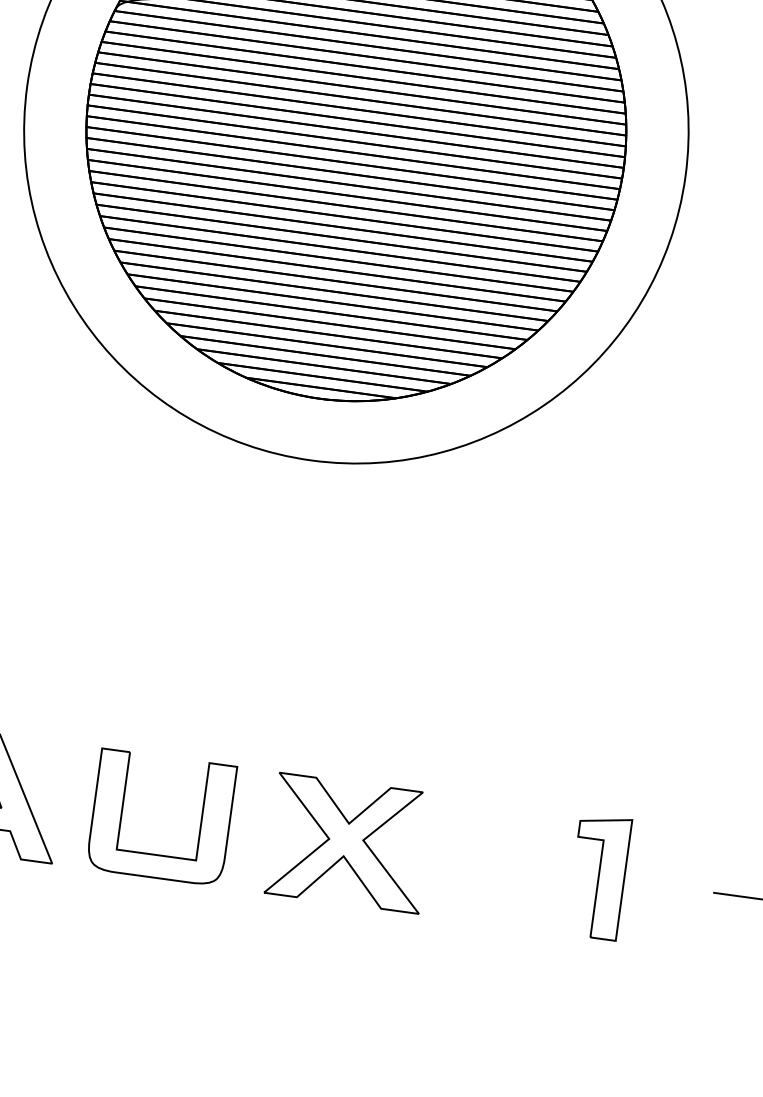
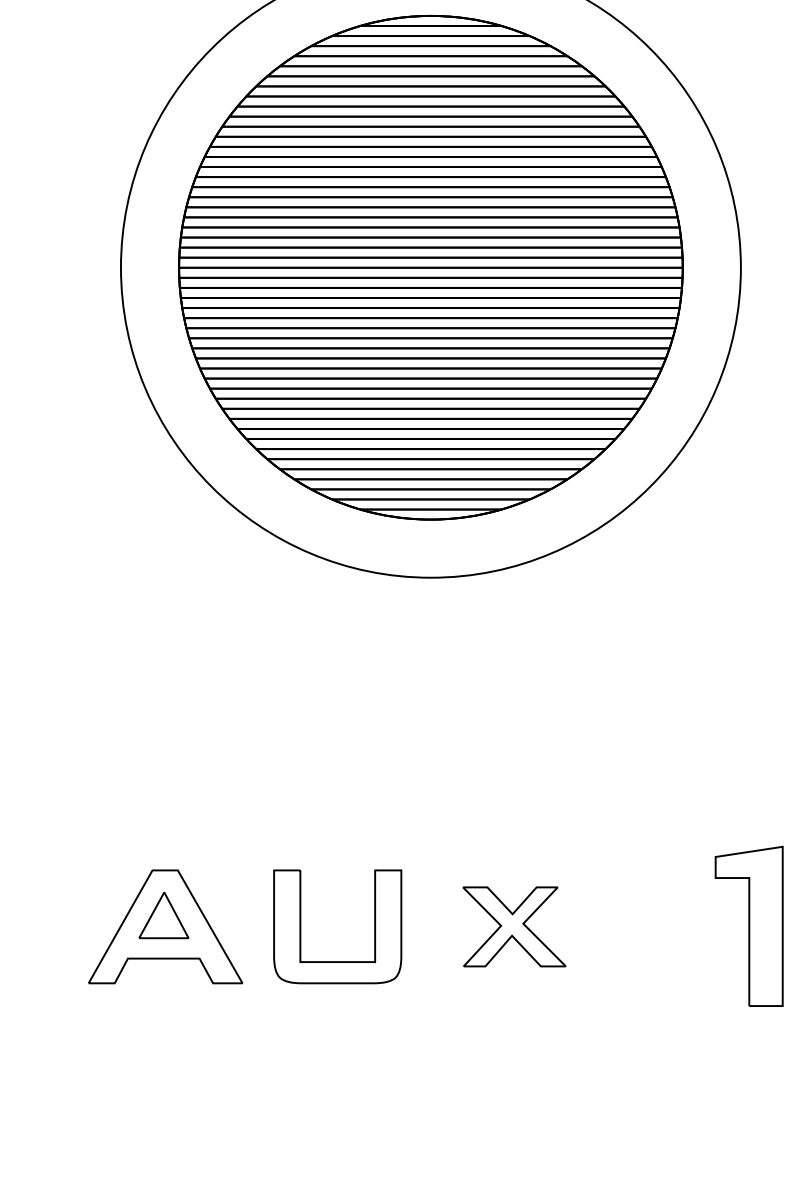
part: (349, 842) -> (514, 926), size x0.7
part: (598, 877) -> (749, 926), size x1.4

